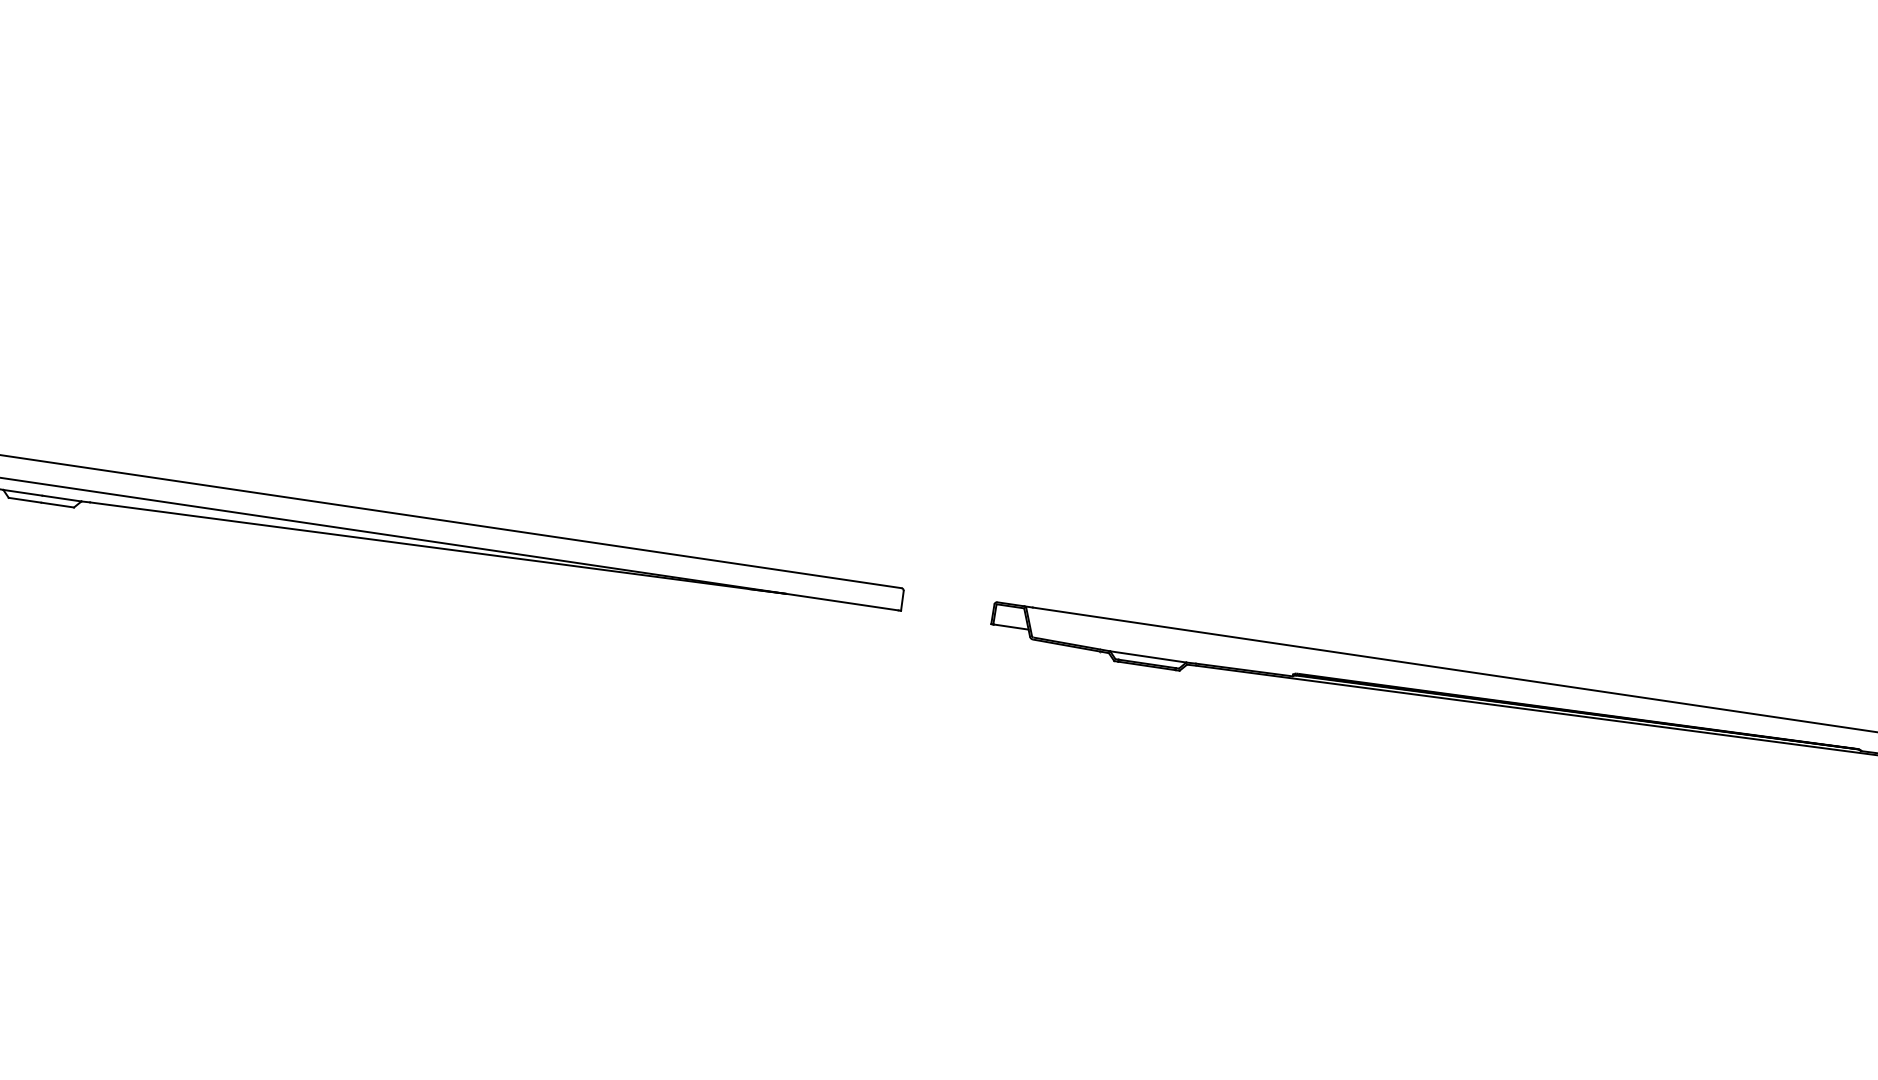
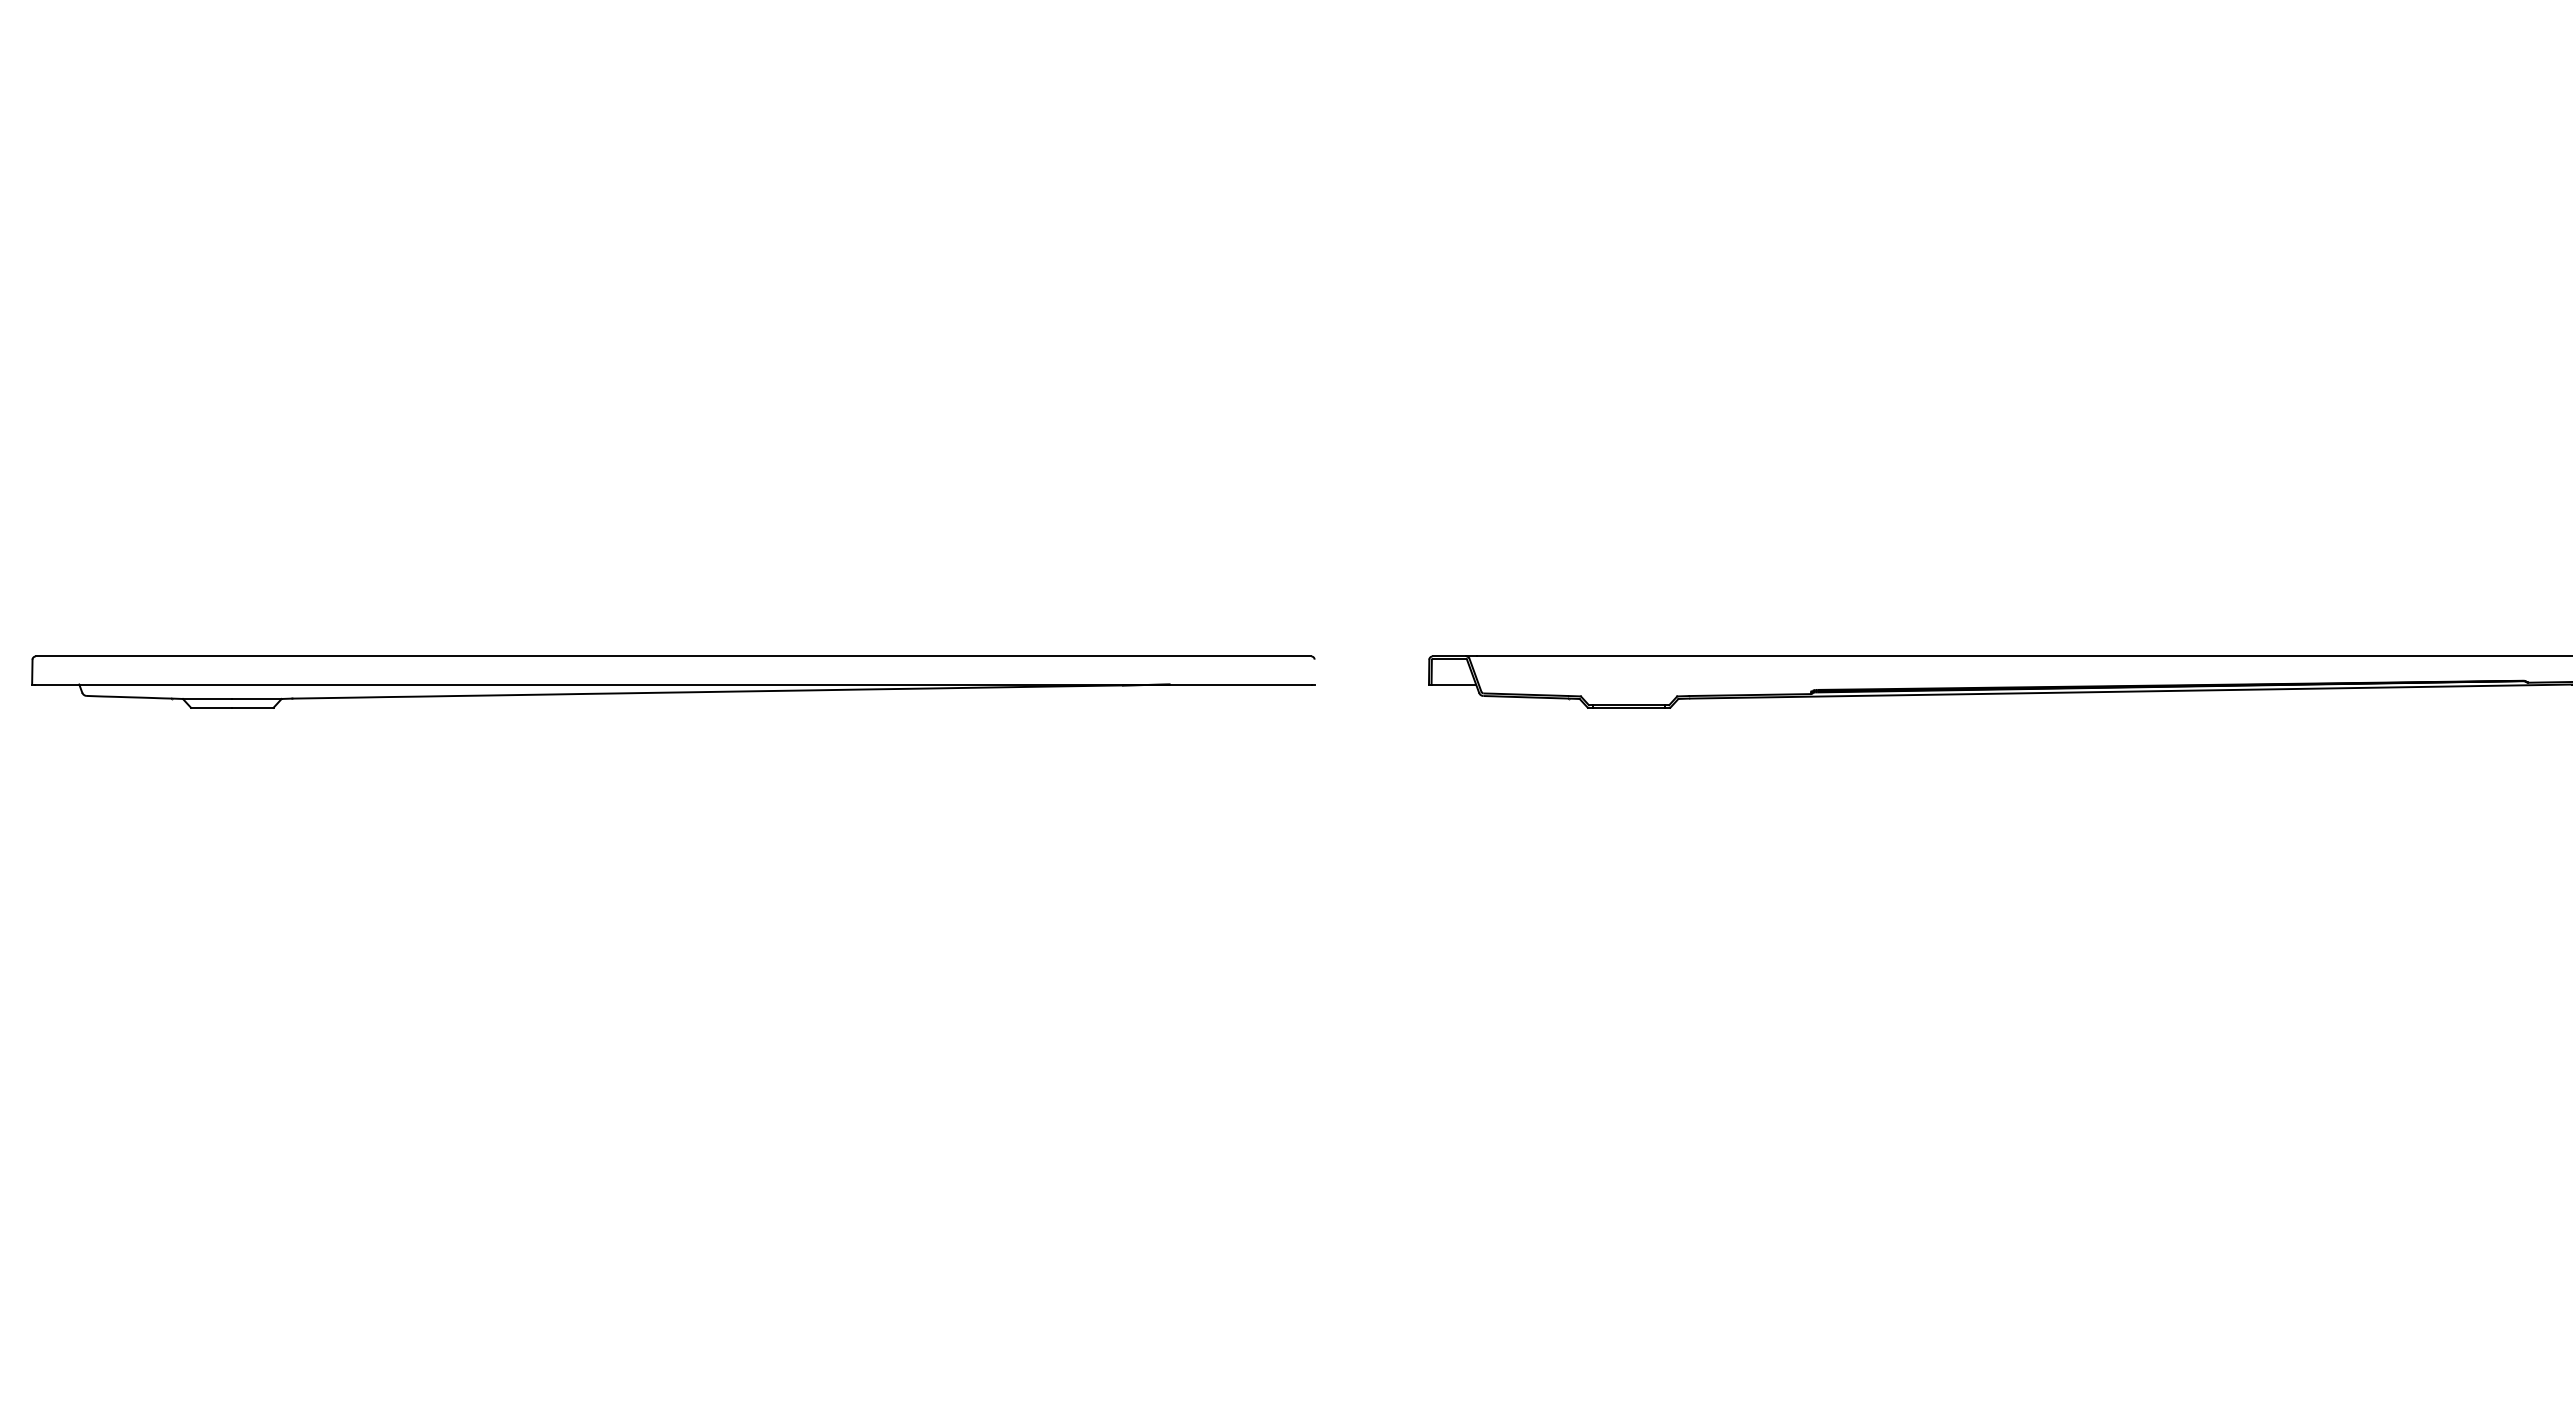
line: (902, 600) -> (1314, 671), removed
line: (1147, 656) -> (1628, 696), removed

